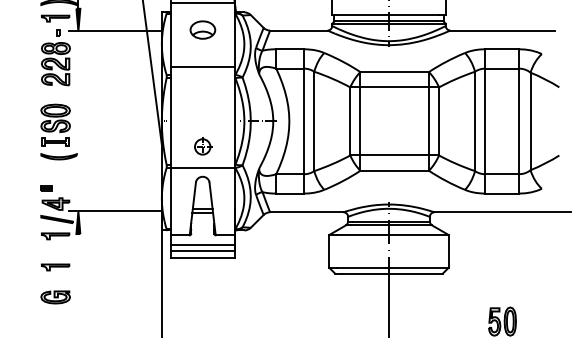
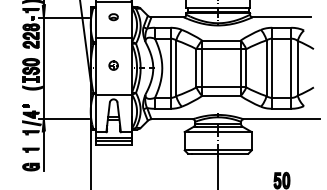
part: (202, 30) -> (113, 17), size x0.62
line: (77, 120) -> (43, 67), added
part: (202, 146) -> (113, 65), moved
line: (77, 269) -> (43, 151), added

